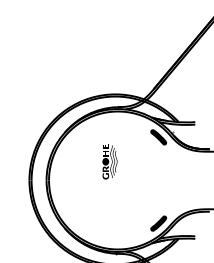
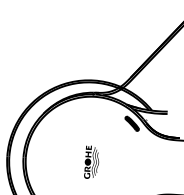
part: (109, 161) -> (91, 162), moved

